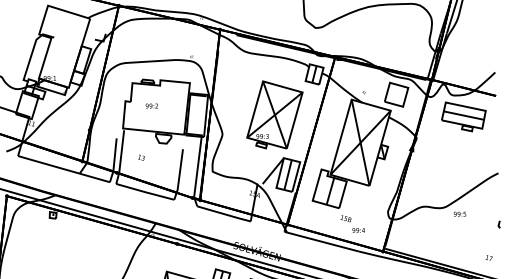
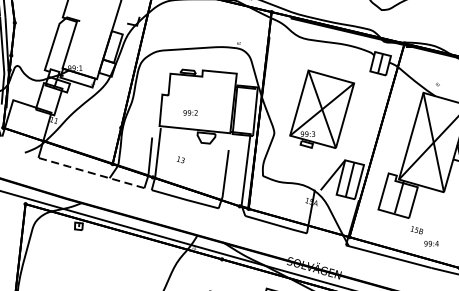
text: (151, 105) -> (190, 112), moved
part: (274, 114) -> (321, 108), moved
line: (62, 168) -> (89, 172), solid -> dashed

